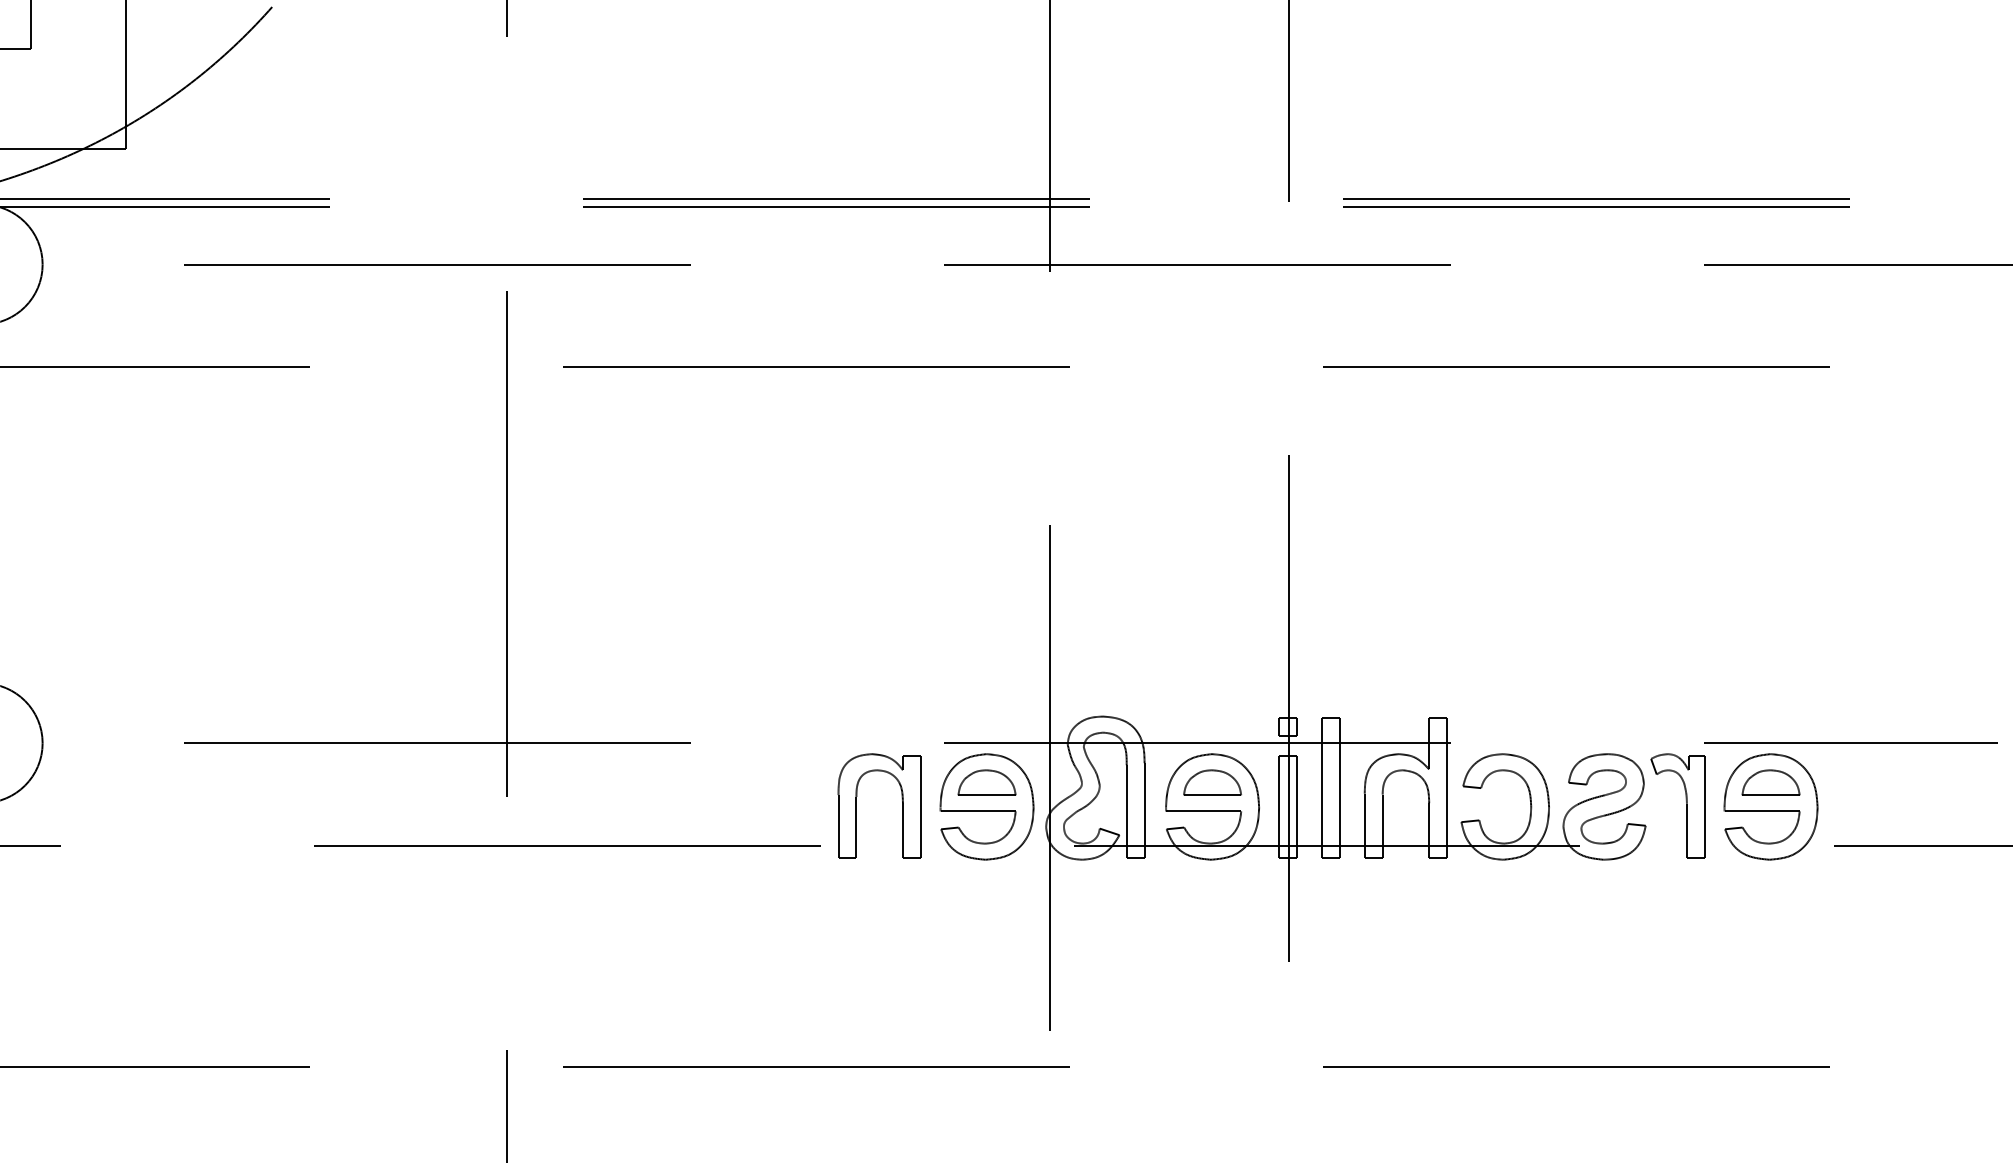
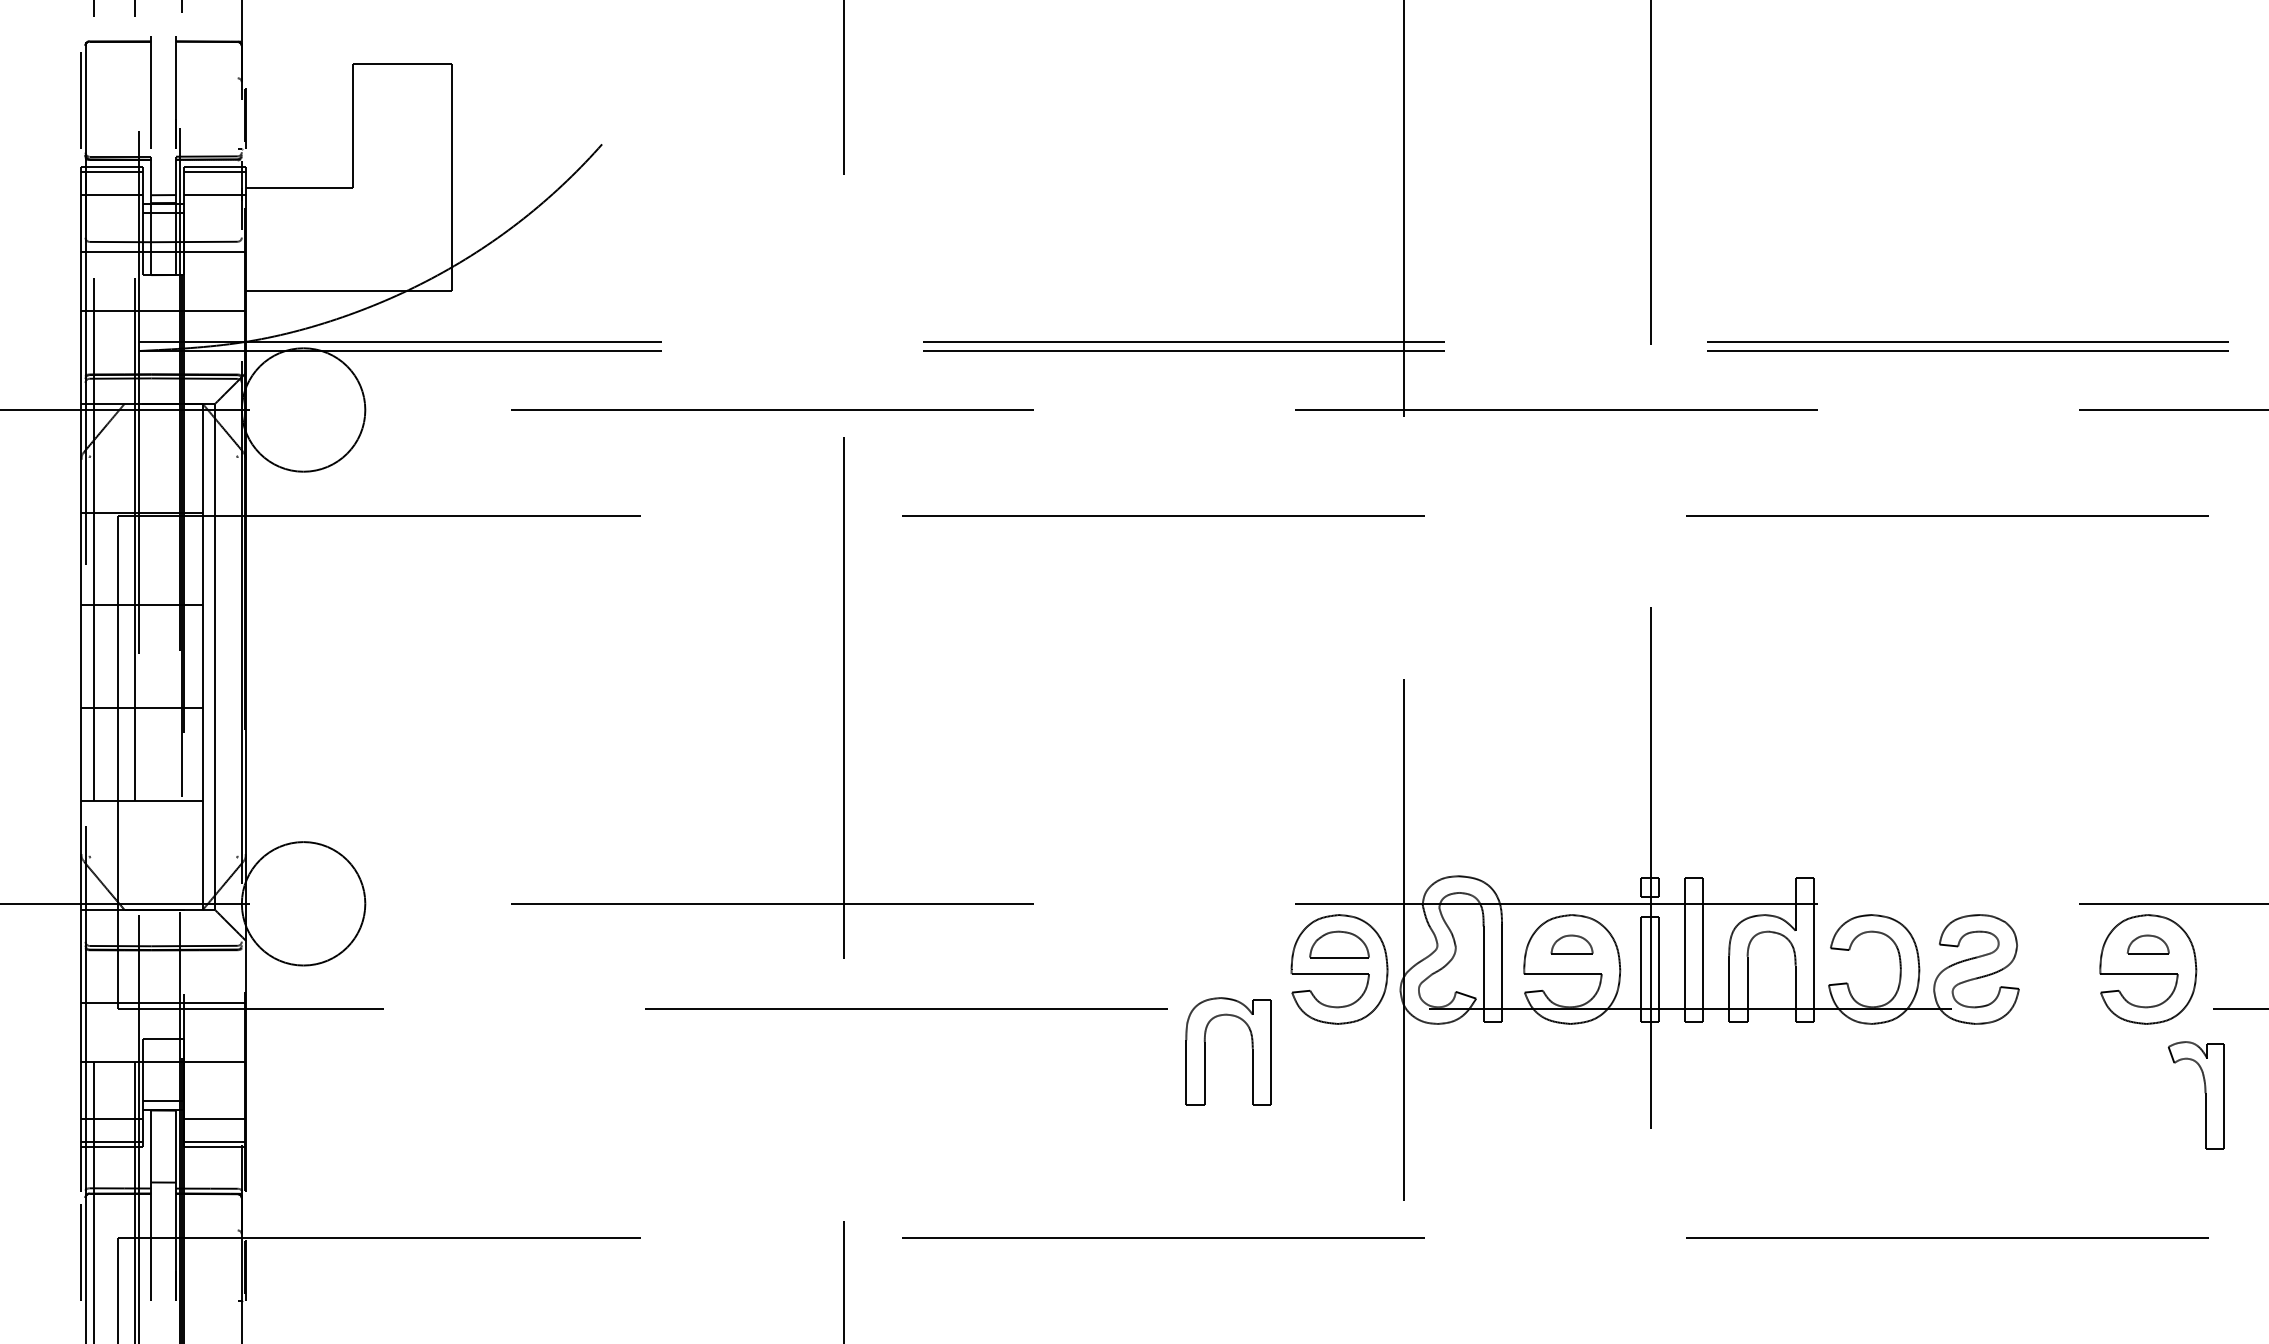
part: (1211, 782) -> (1571, 944), size x0.7
part: (1771, 782) -> (2148, 944), size x0.7
part: (1685, 803) -> (2204, 1092), moved
part: (857, 805) -> (1205, 1051), moved

